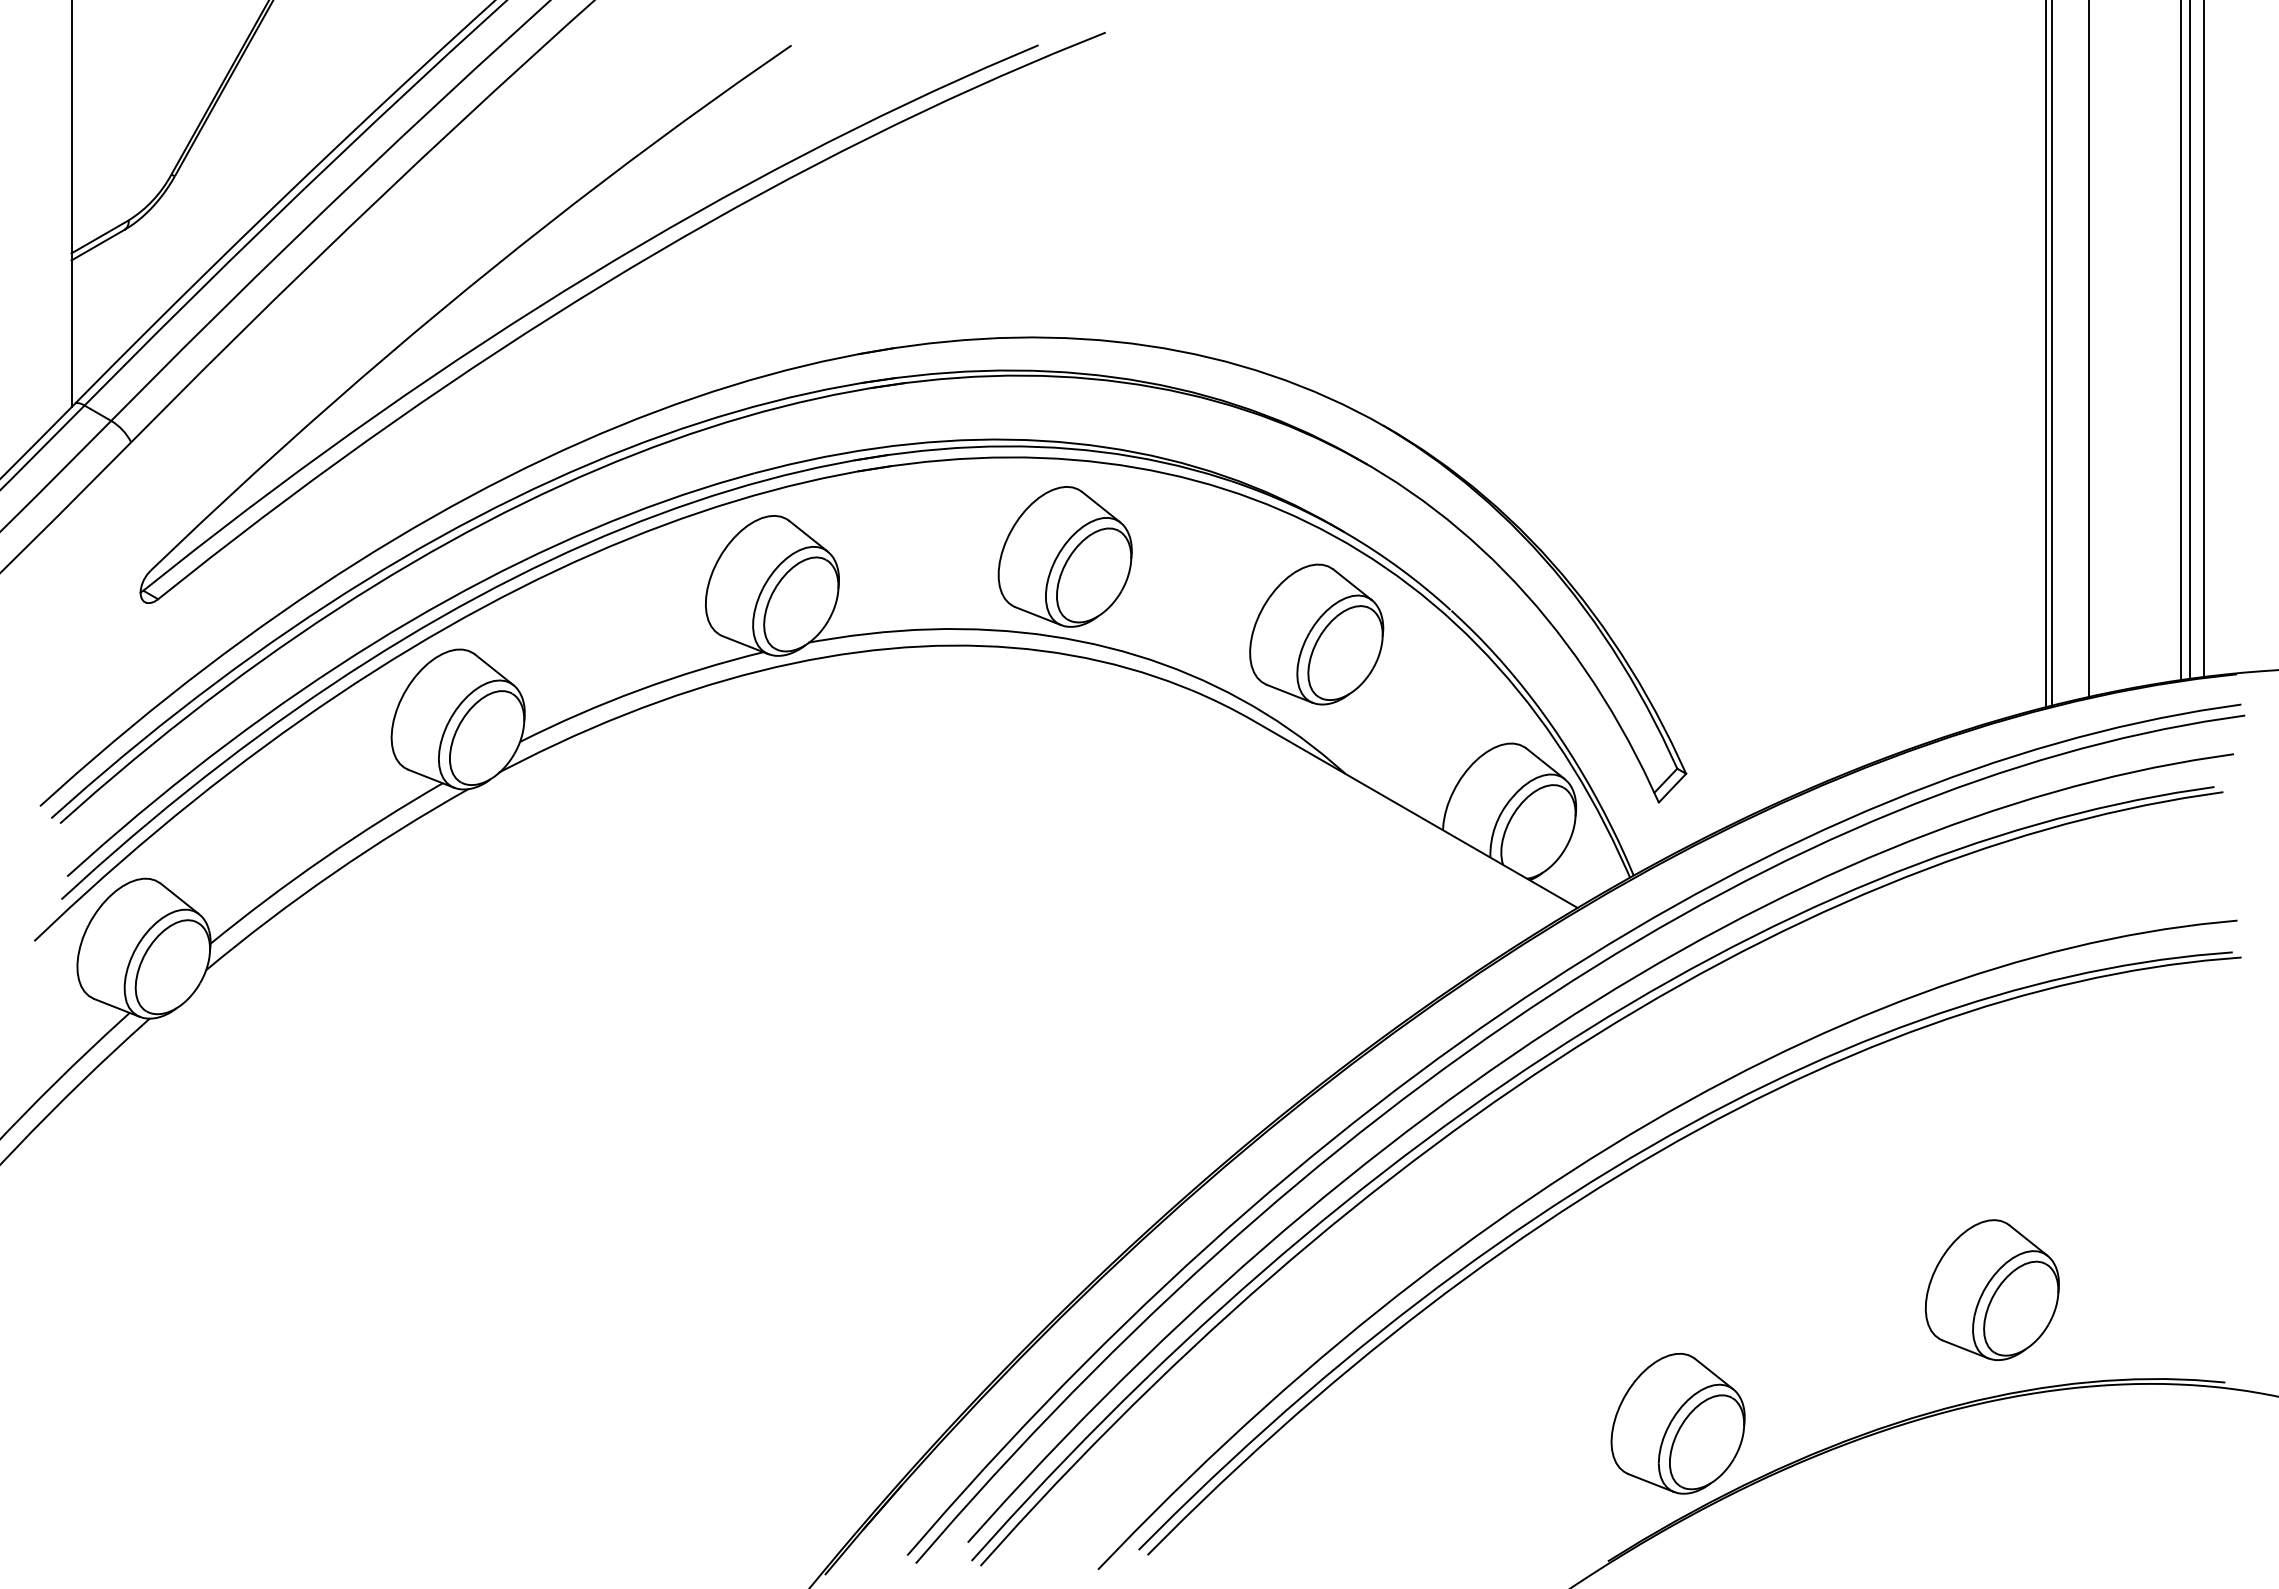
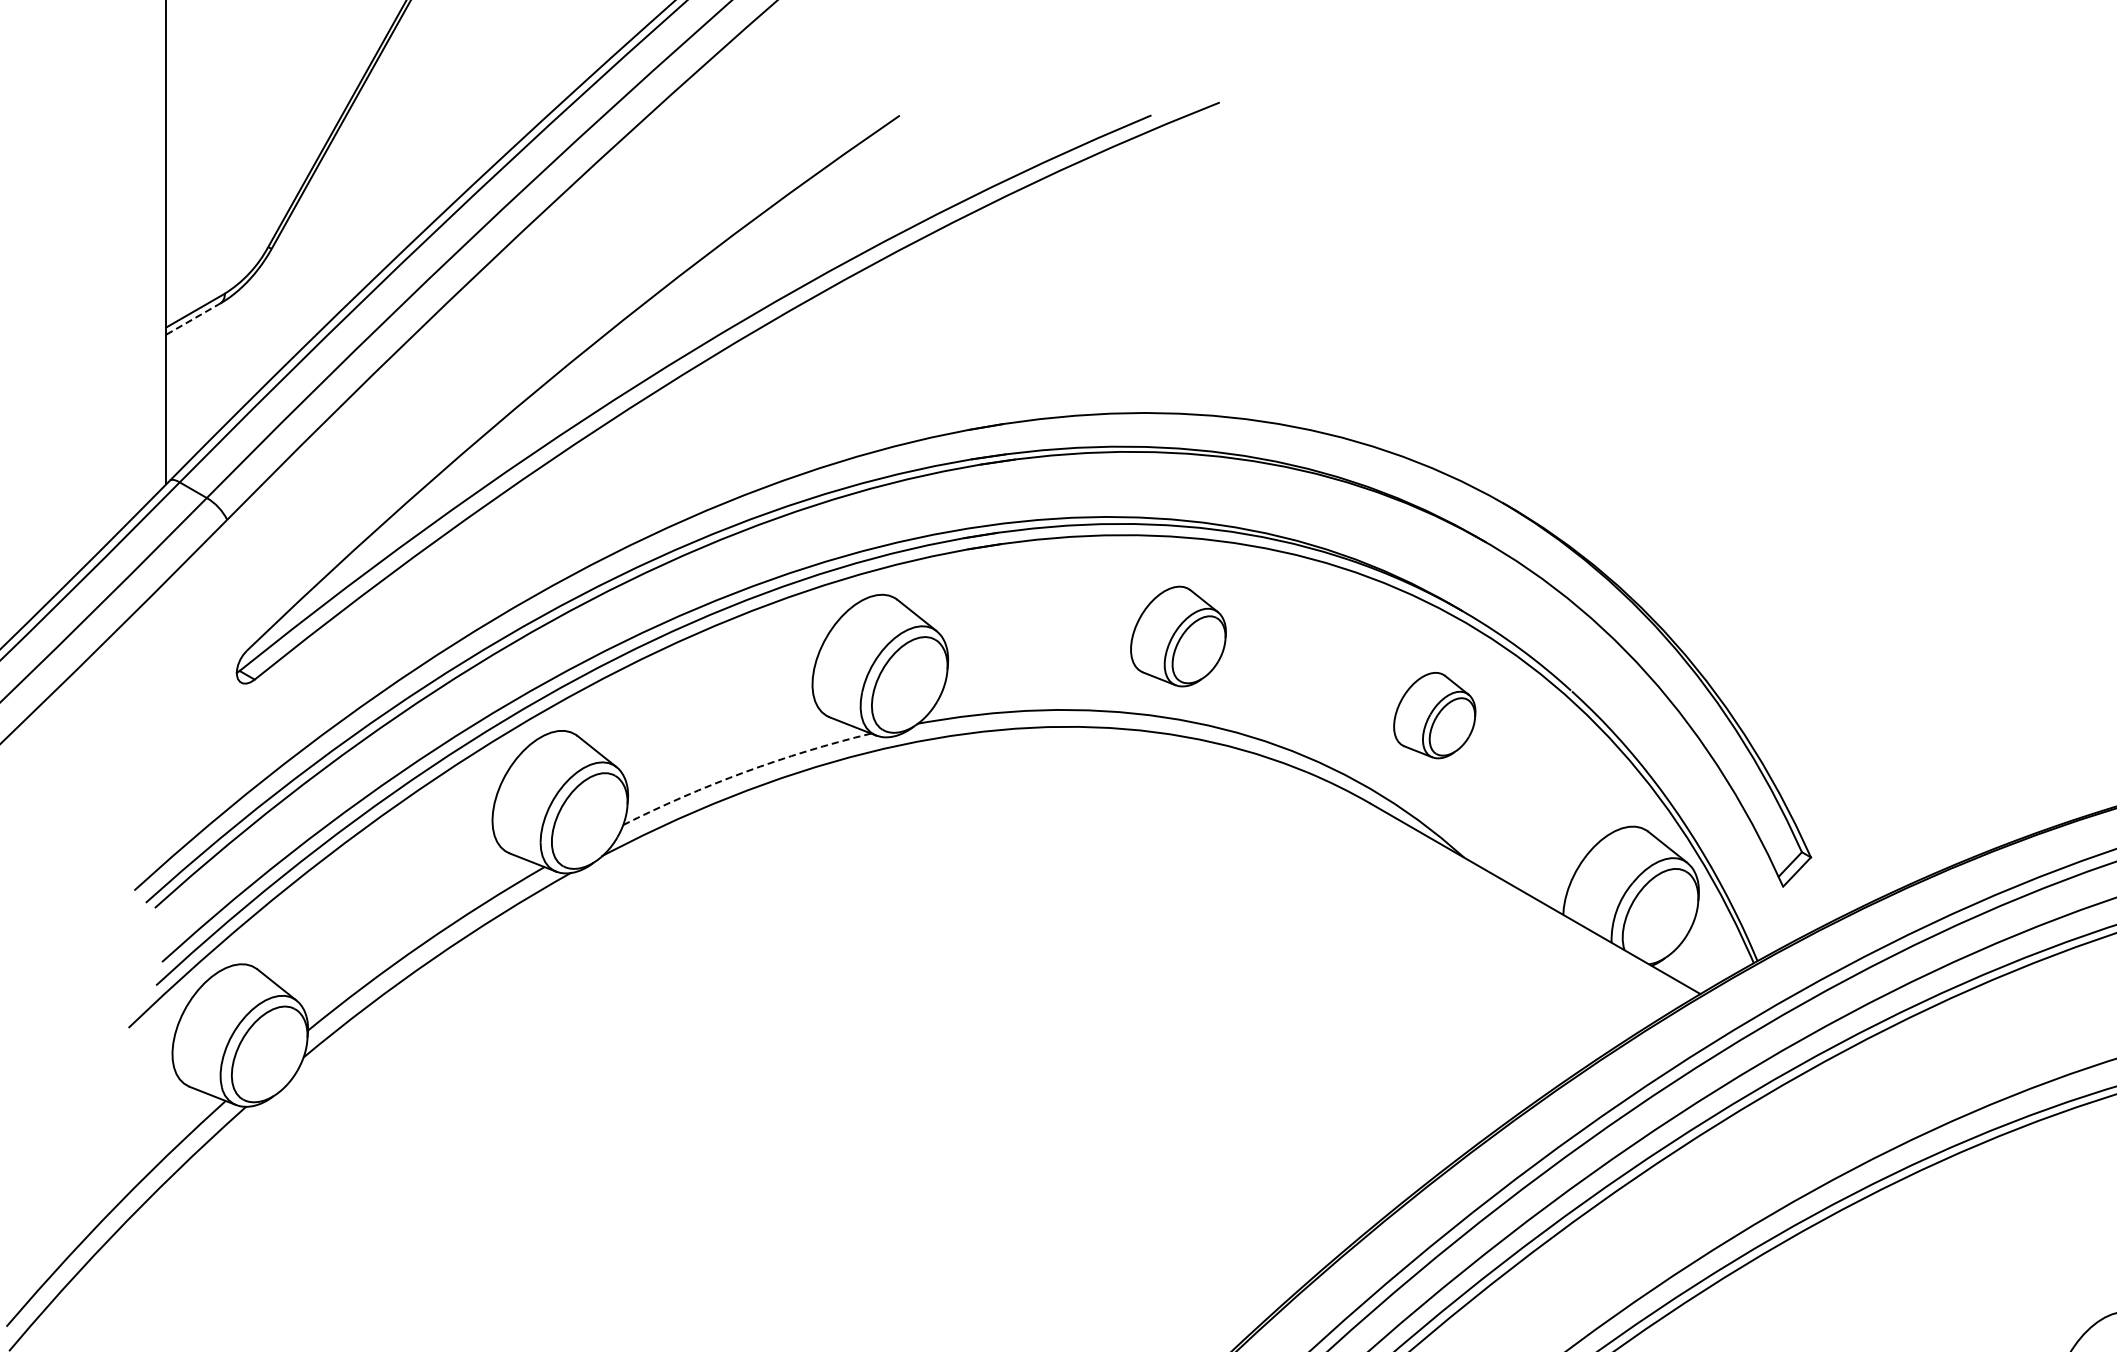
line: (97, 245) -> (192, 319), solid -> dashed
part: (1064, 556) -> (1177, 636), size x0.7
part: (1316, 634) -> (1434, 715), size x0.6
arc: (639, 690) -> (744, 772), solid -> dashed

